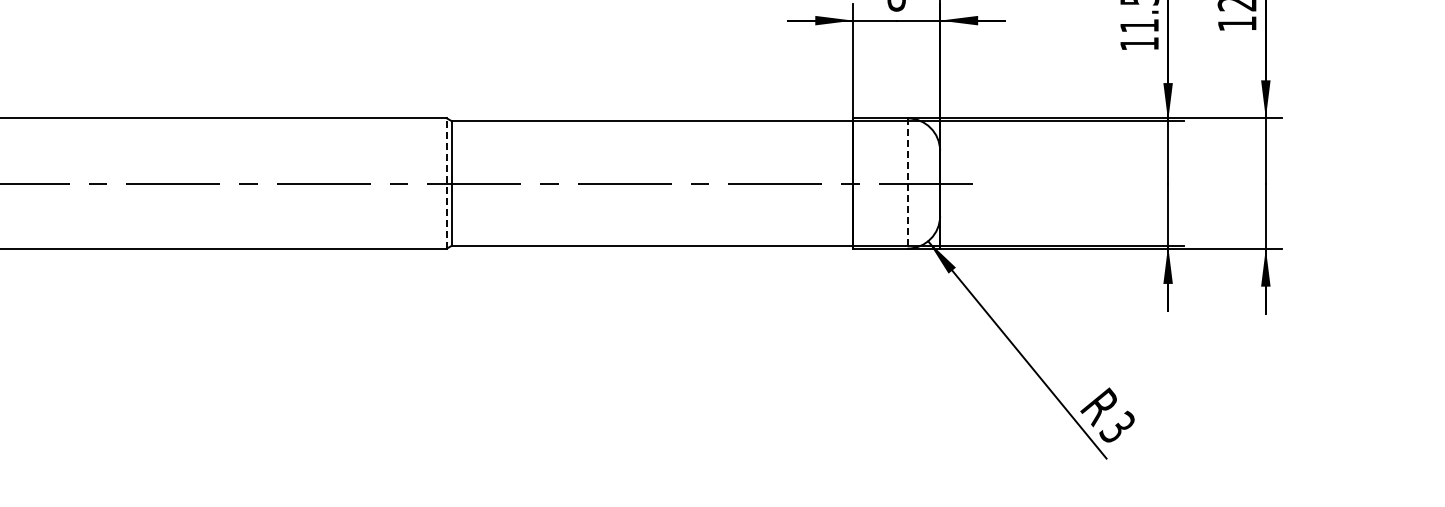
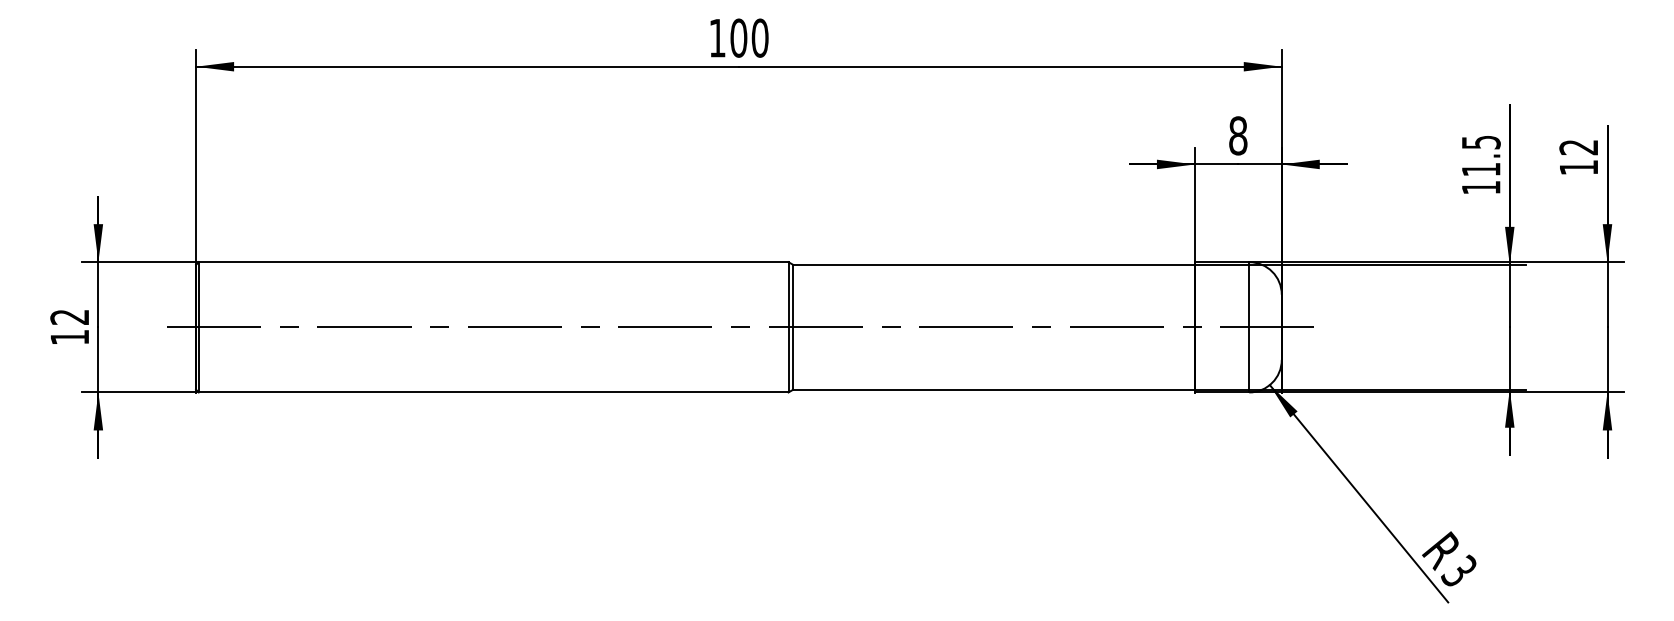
line: (446, 182) -> (788, 326), dashed -> solid
line: (907, 183) -> (1249, 327), dashed -> solid

